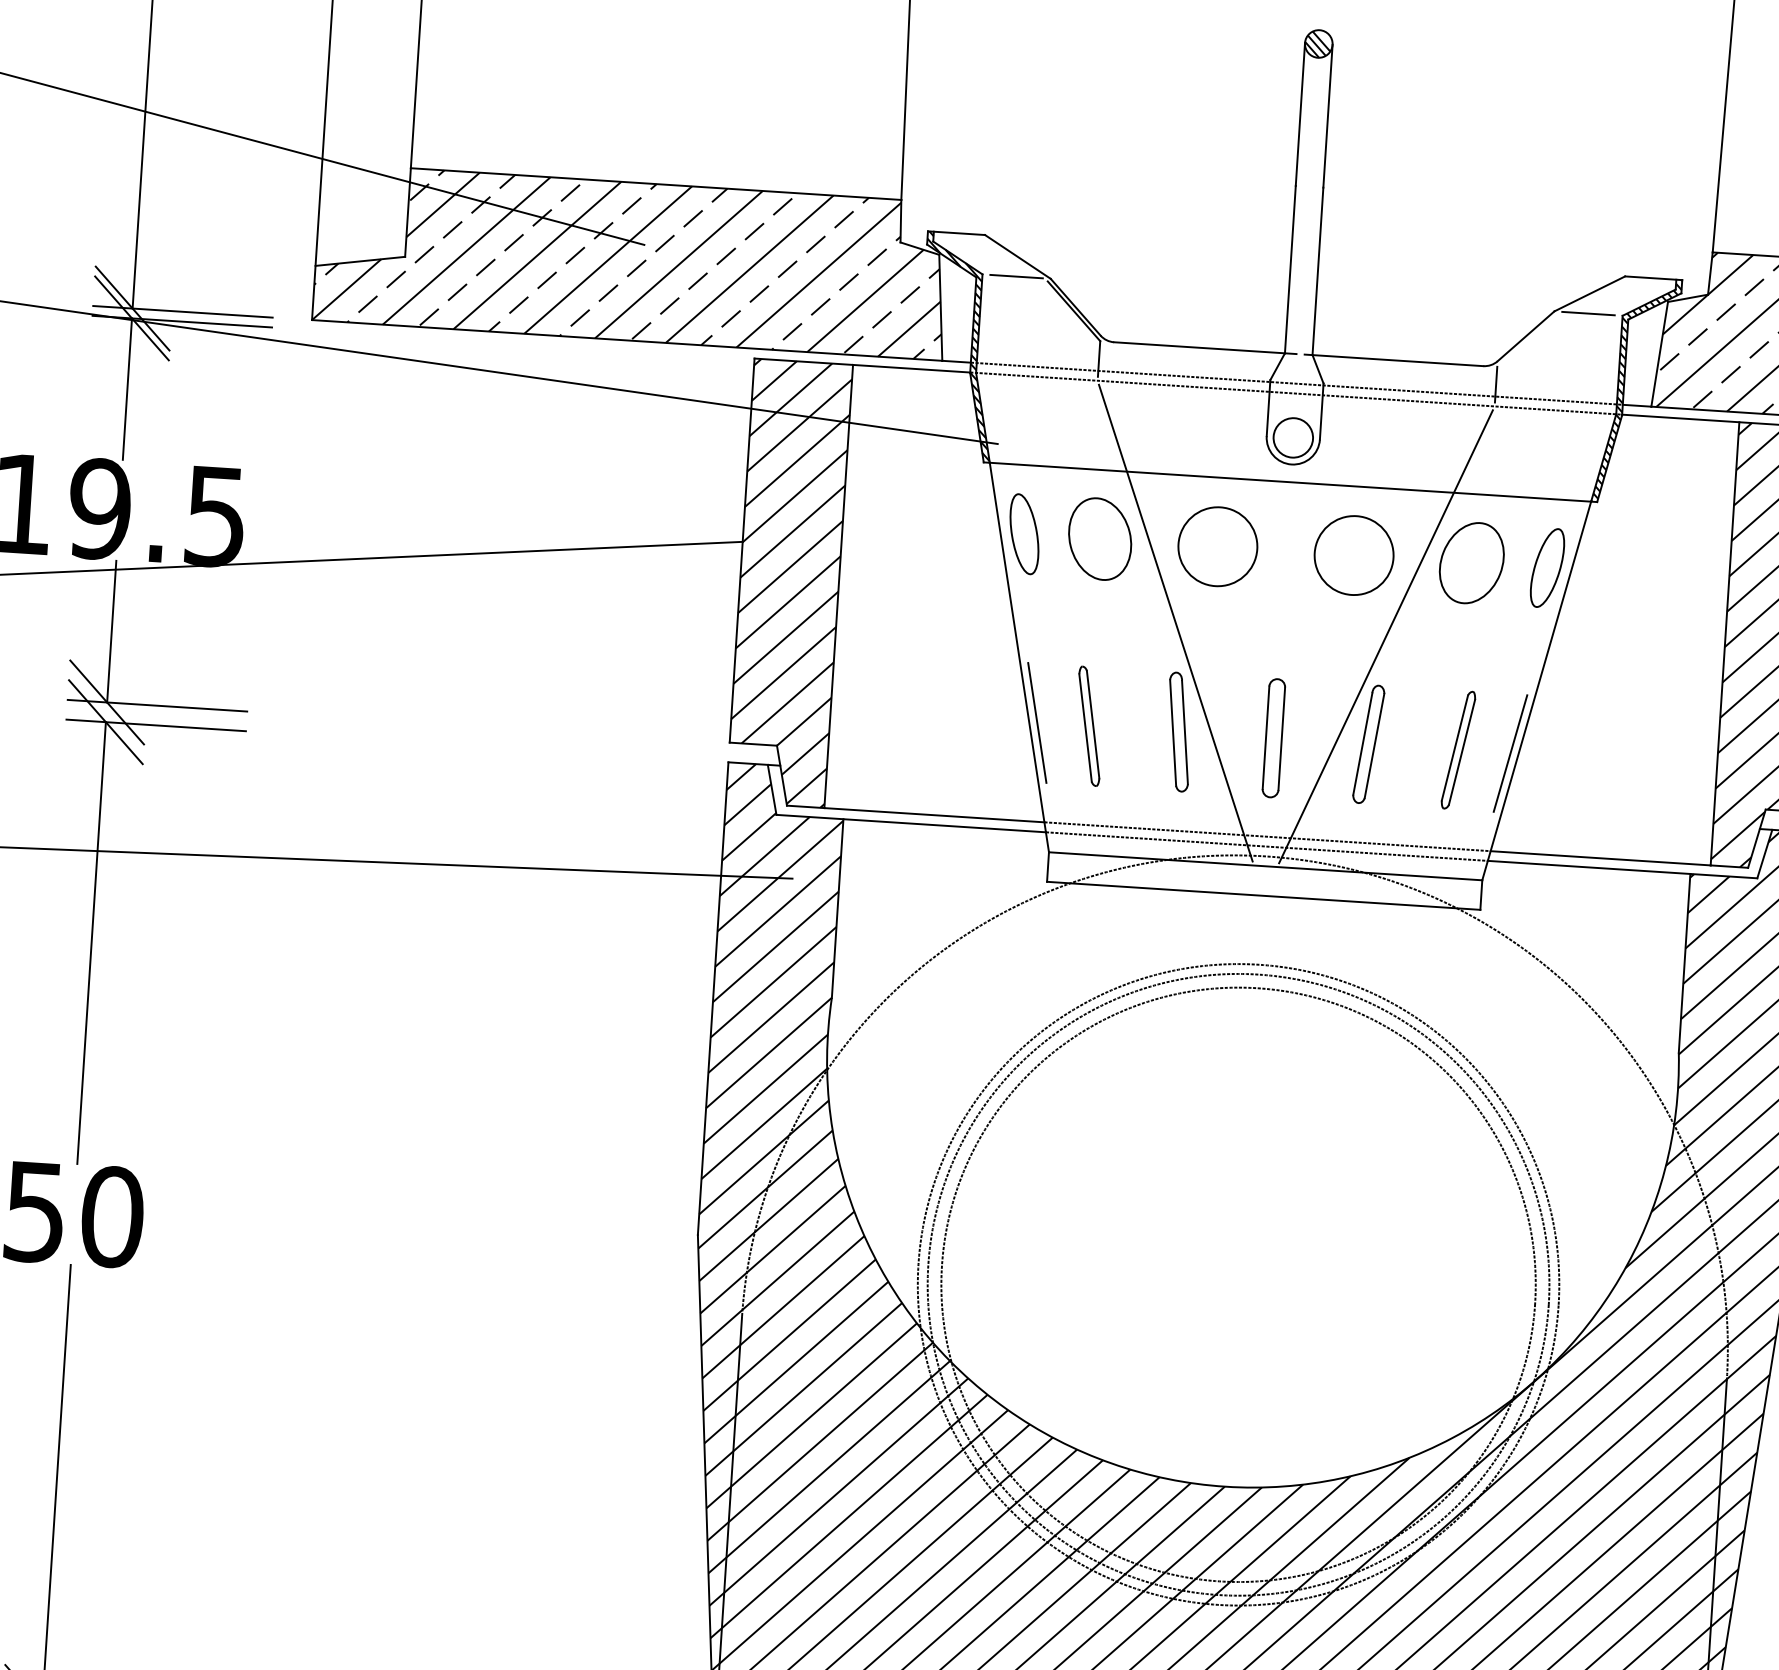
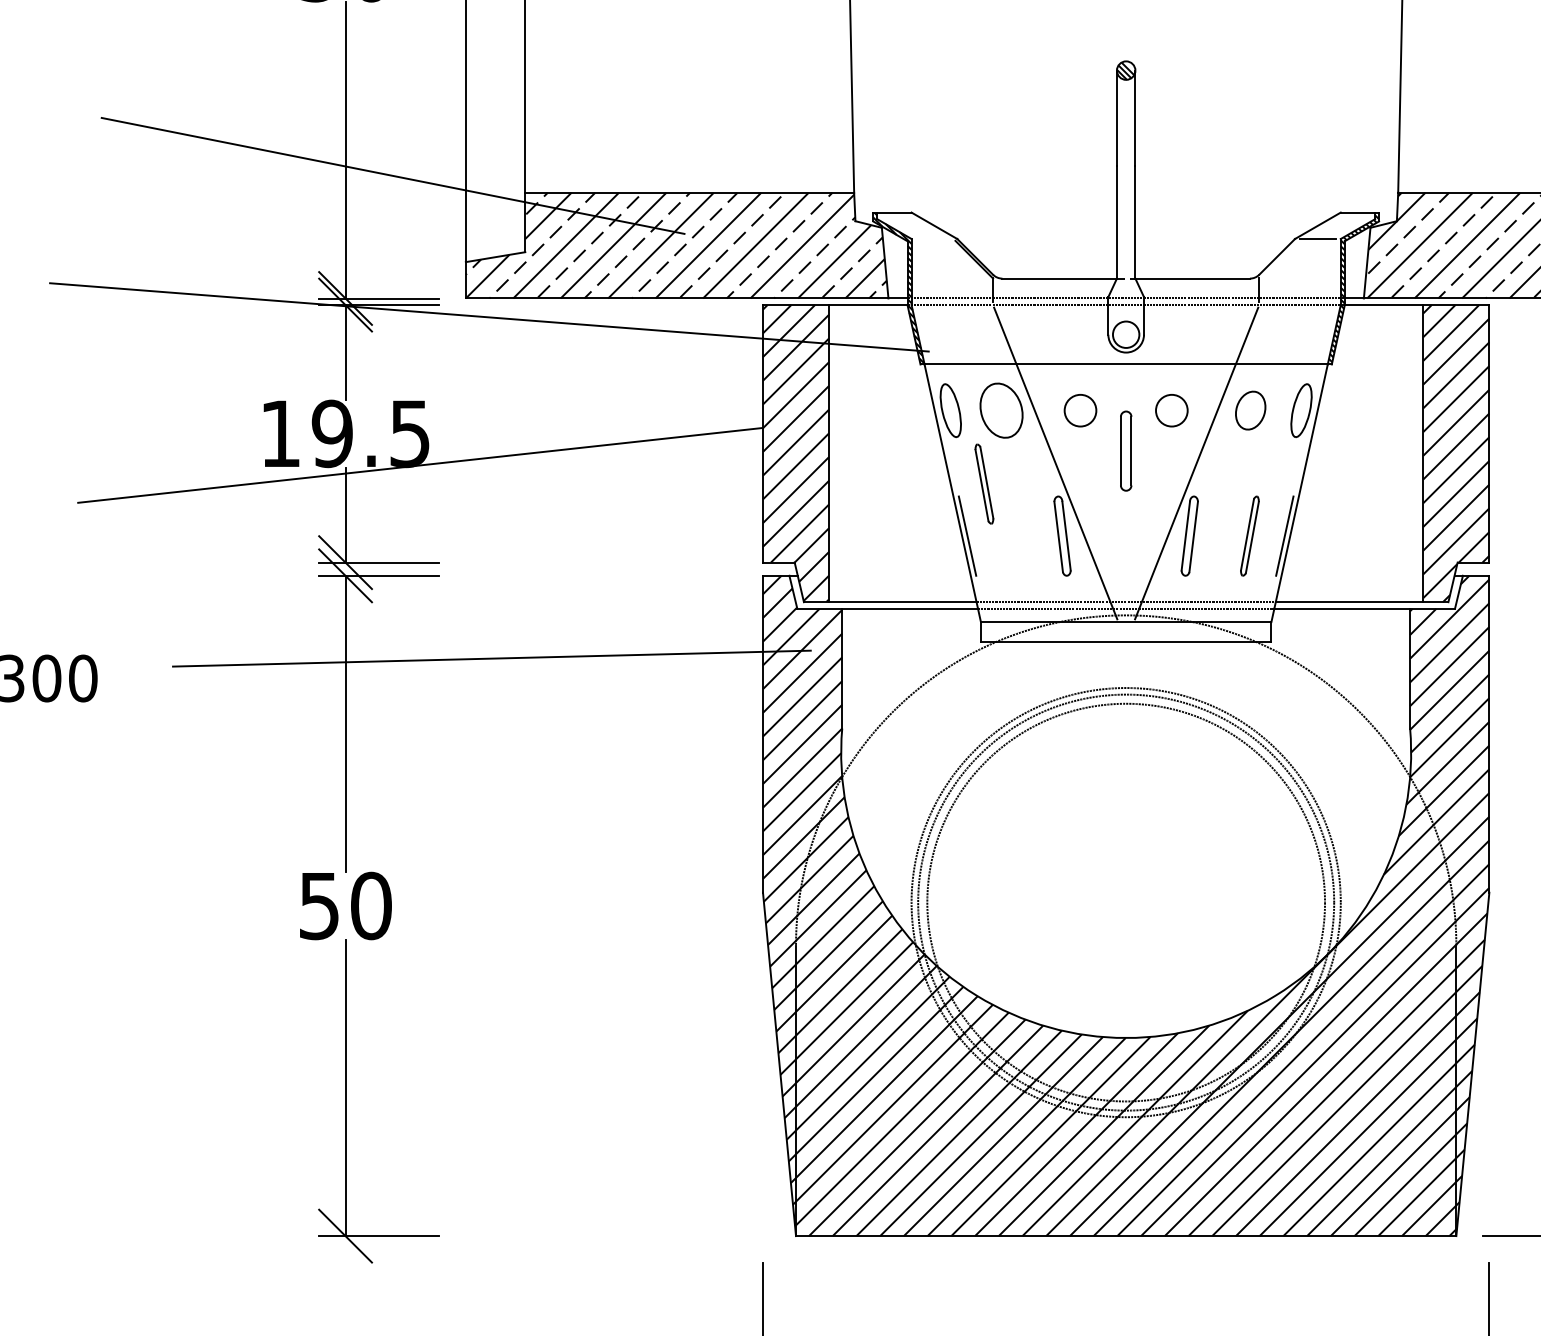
line: (1016, 277) -> (934, 239), removed
circle: (1217, 546) -> (1080, 410), size x0.6
circle: (1353, 555) -> (1171, 410), size x0.6
part: (1471, 562) -> (1250, 410), size x0.7
part: (1089, 725) -> (984, 483), moved
part: (1274, 737) -> (1126, 450), moved

